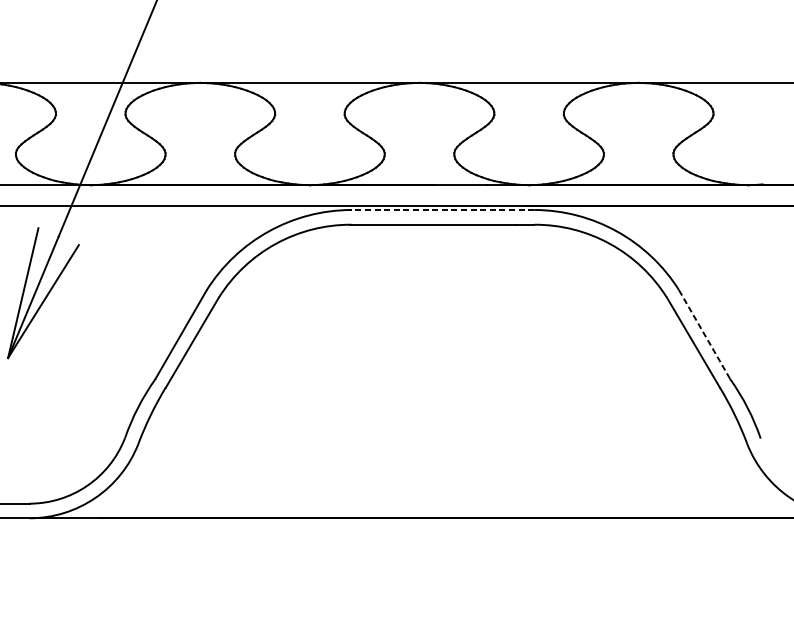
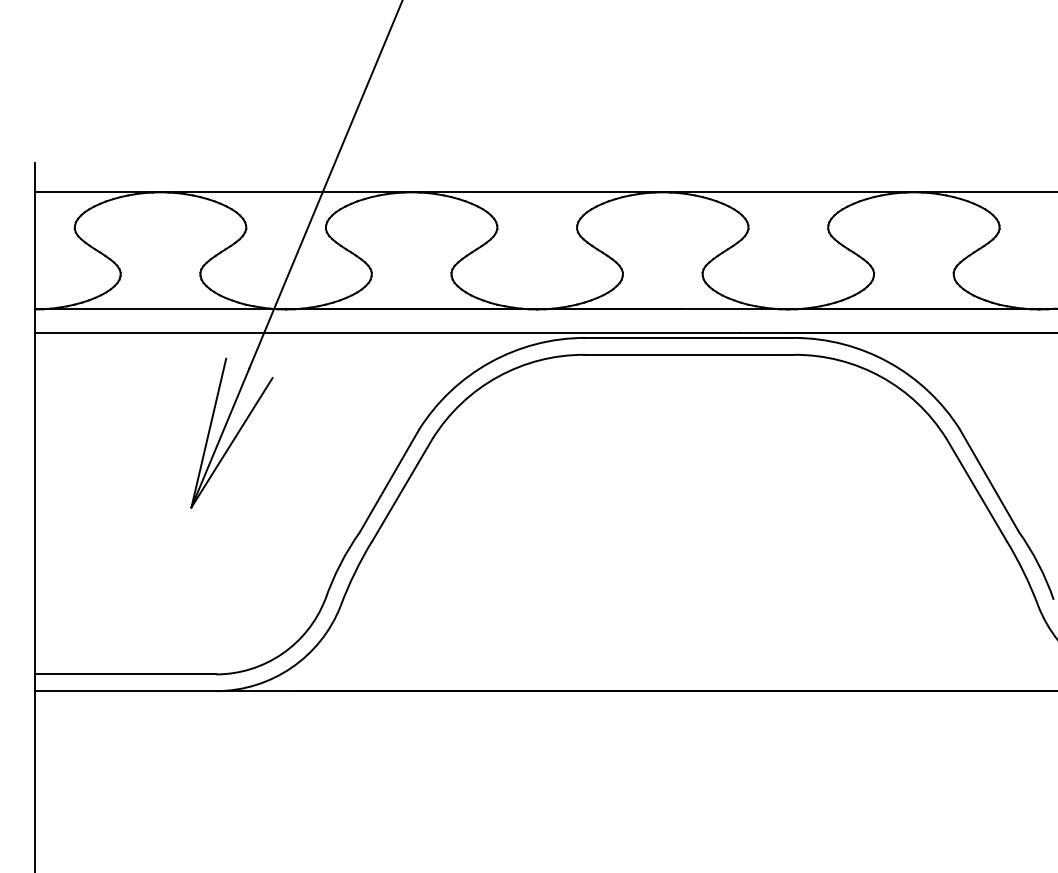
line: (441, 209) -> (688, 337), dashed -> solid
line: (704, 334) -> (989, 480), dashed -> solid

